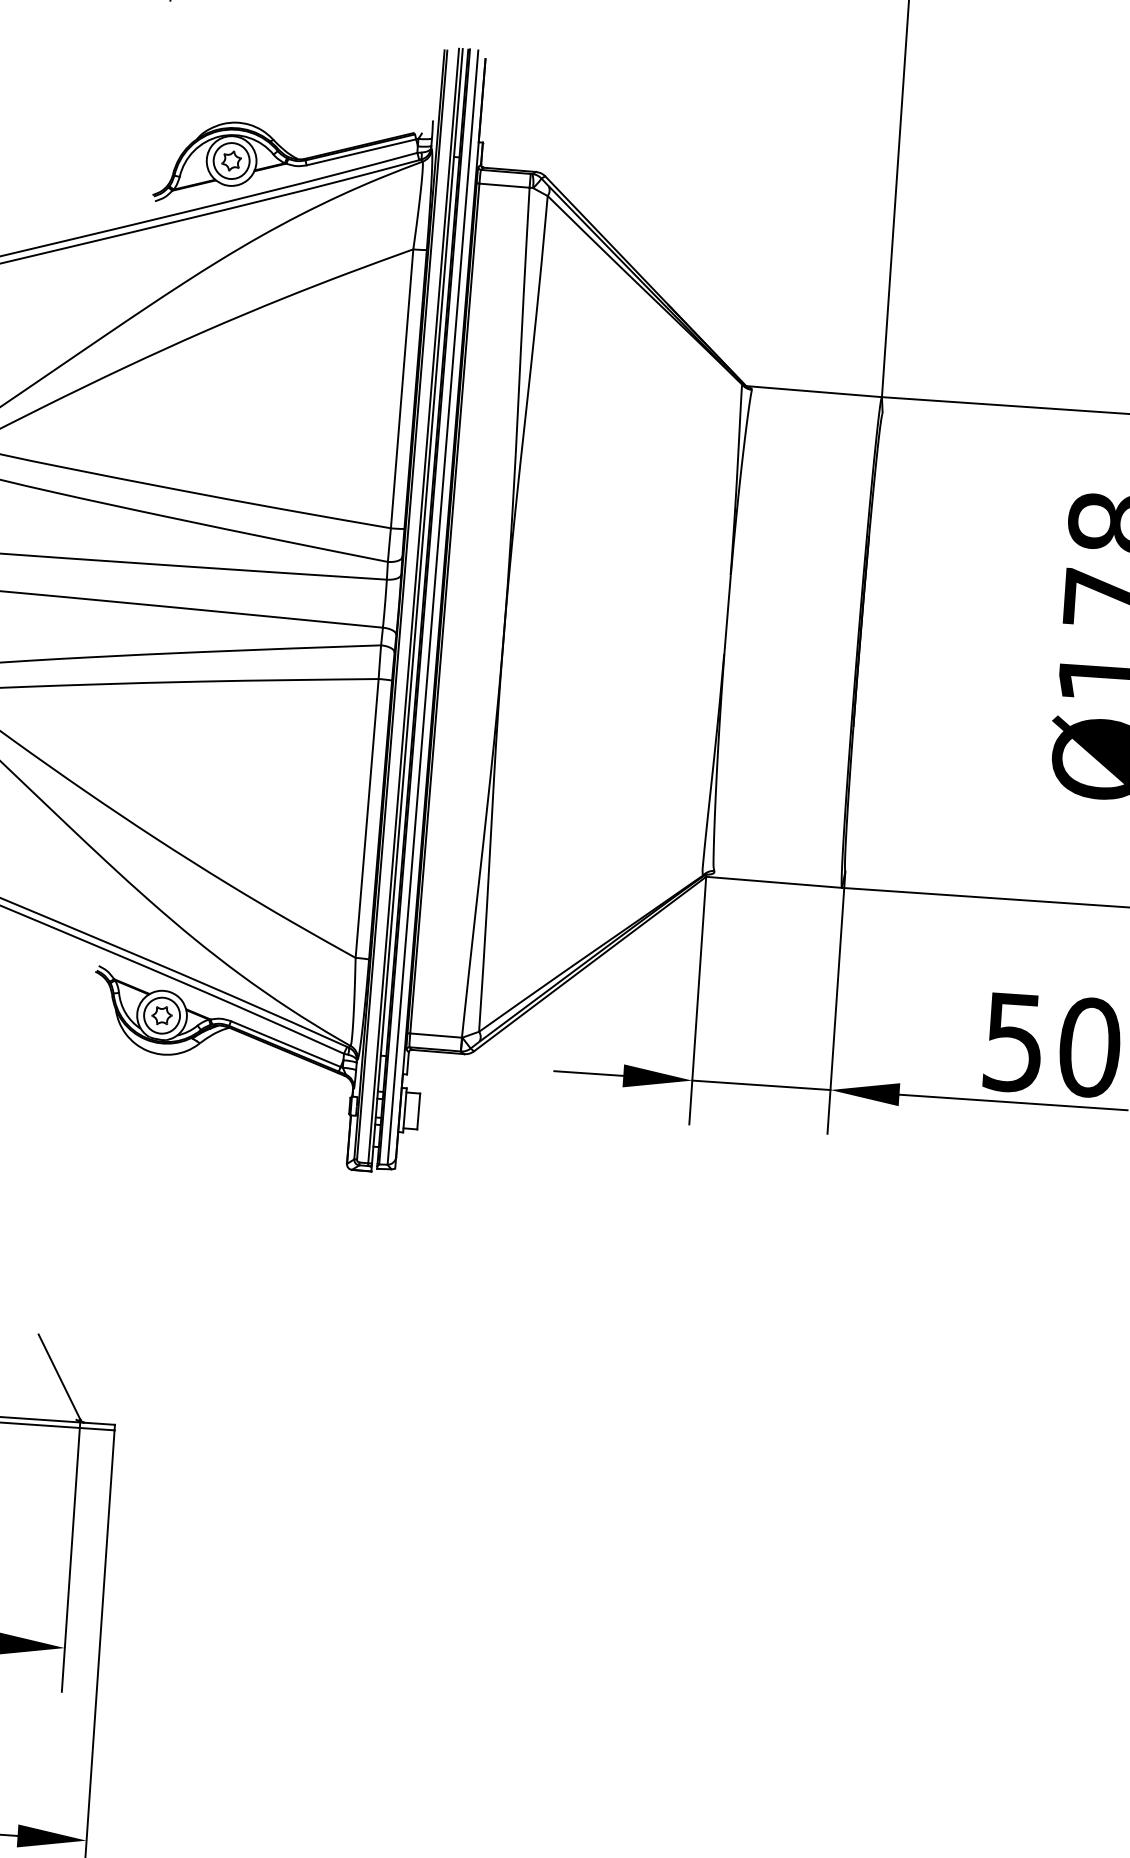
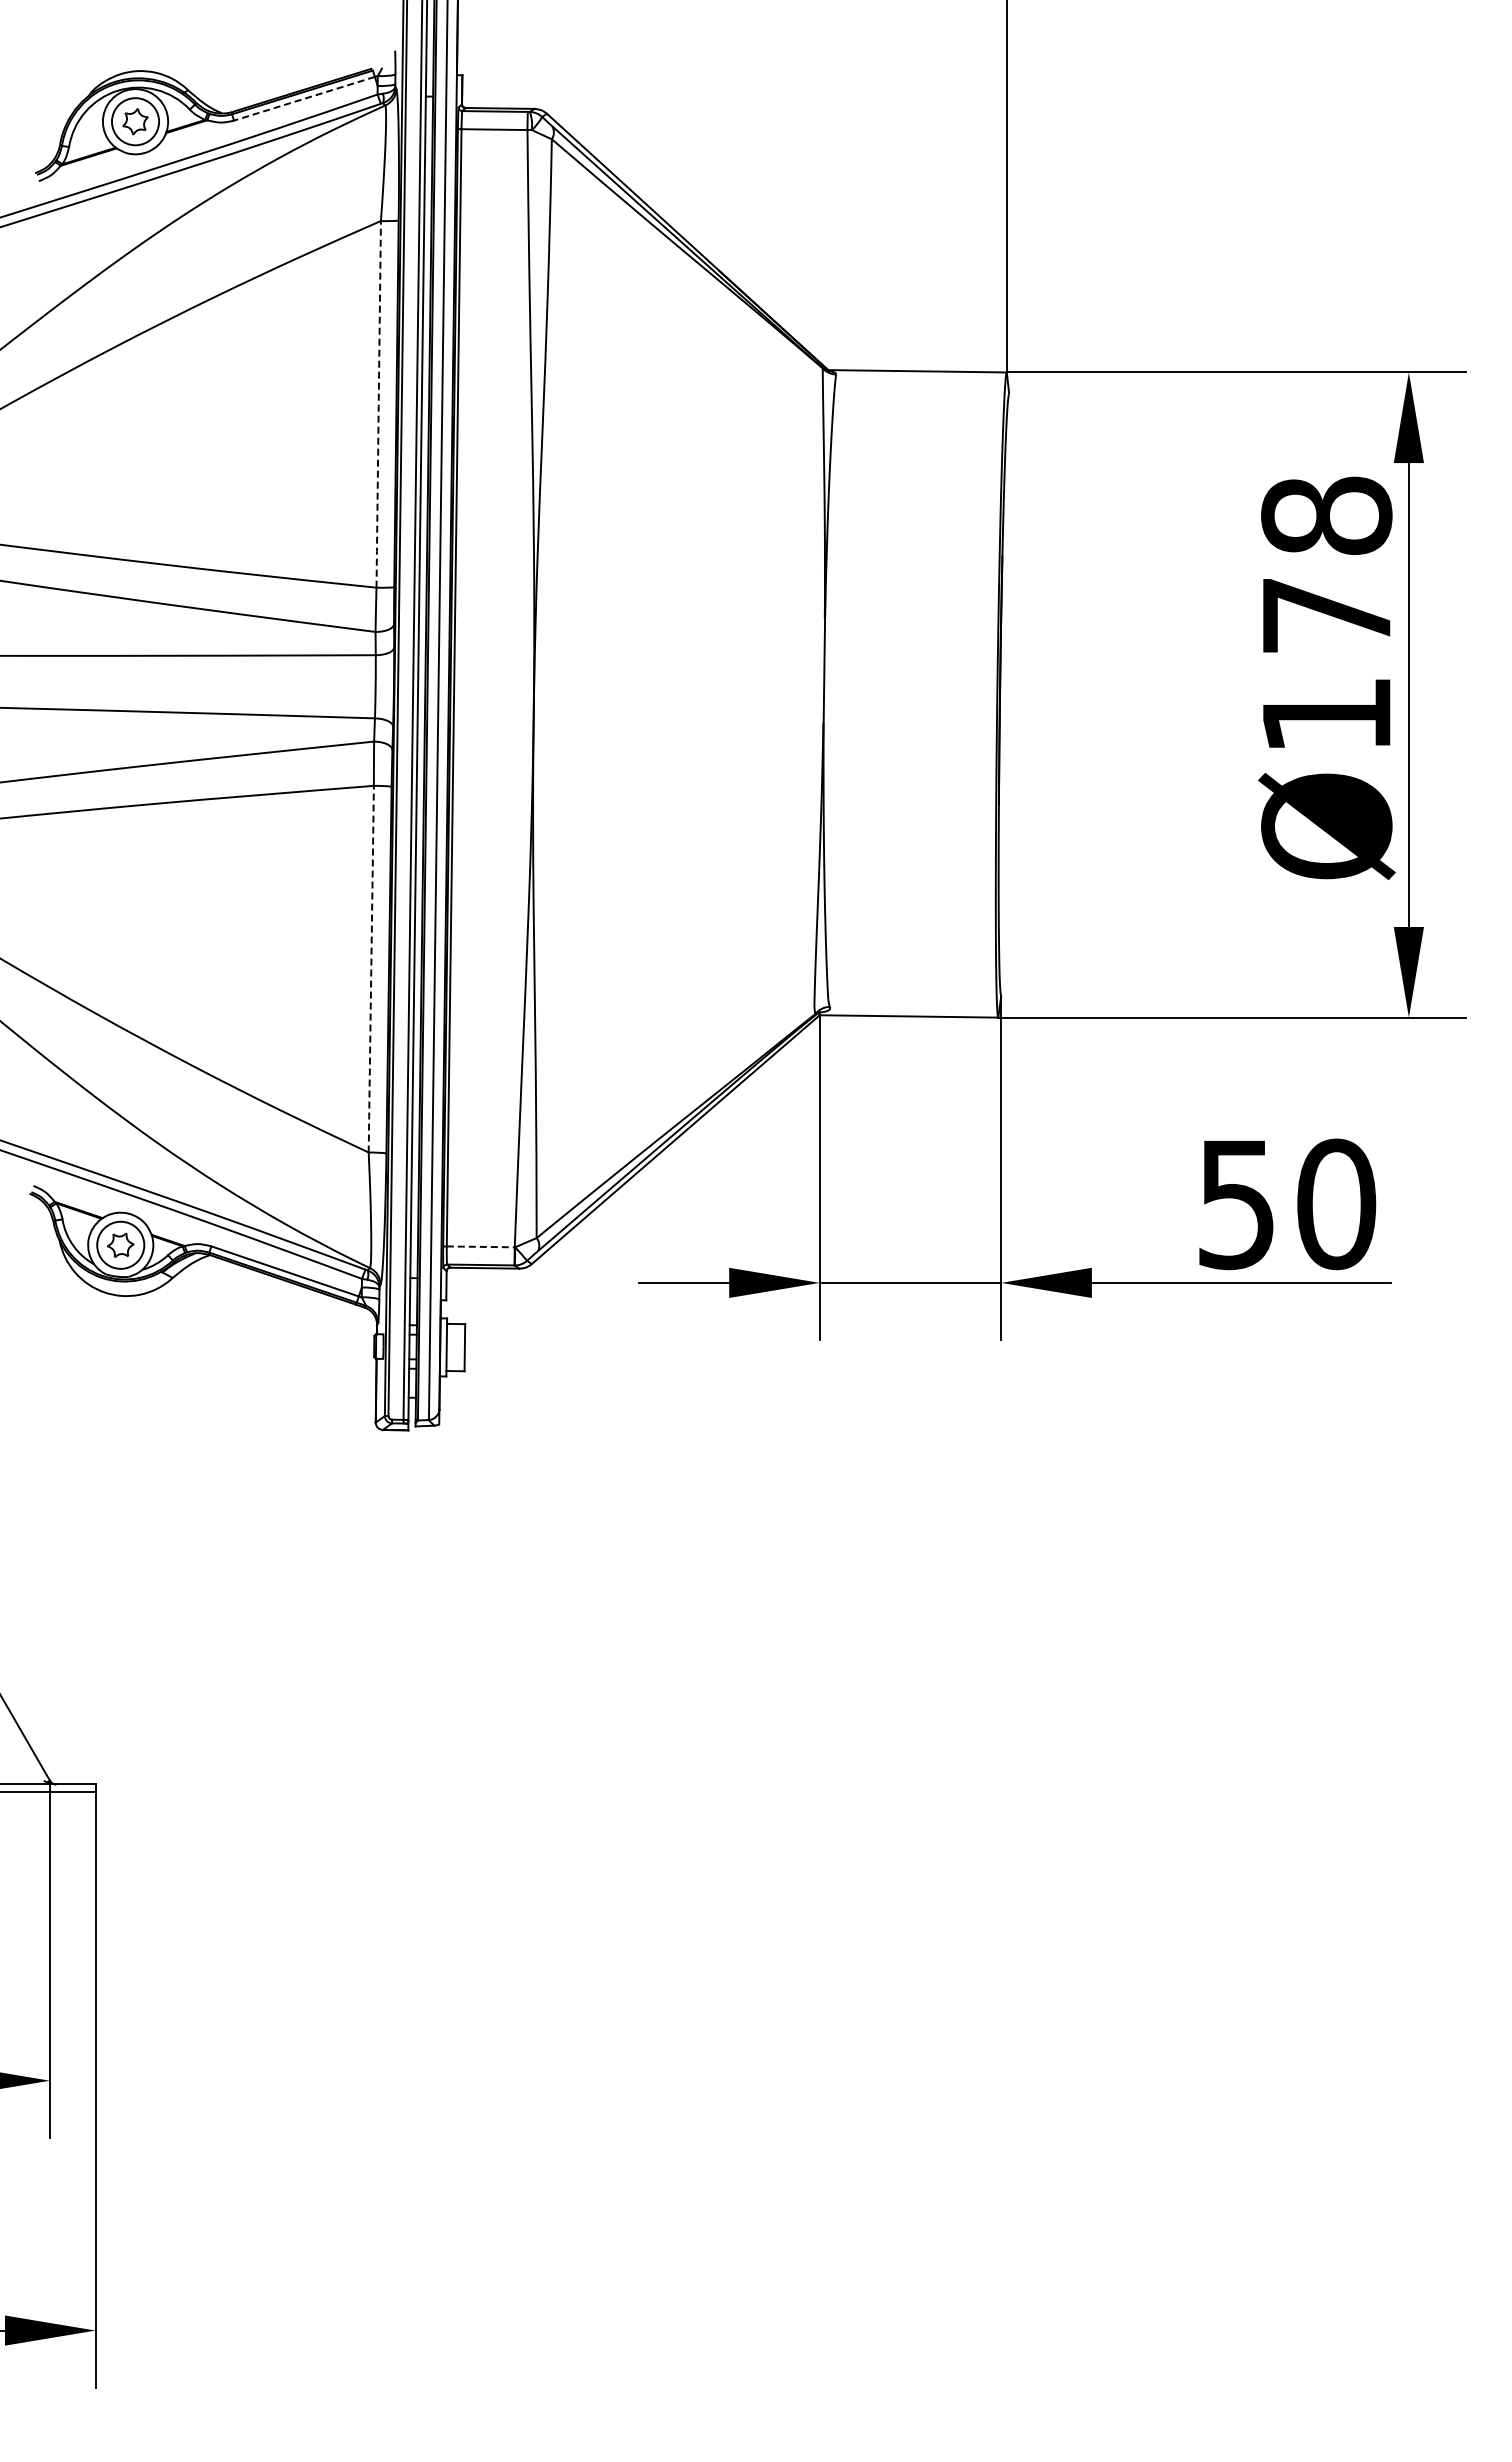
line: (360, 152) -> (303, 99), solid -> dashed
line: (401, 389) -> (378, 405), solid -> dashed
line: (367, 819) -> (371, 970), solid -> dashed
line: (435, 1035) -> (480, 1246), solid -> dashed

